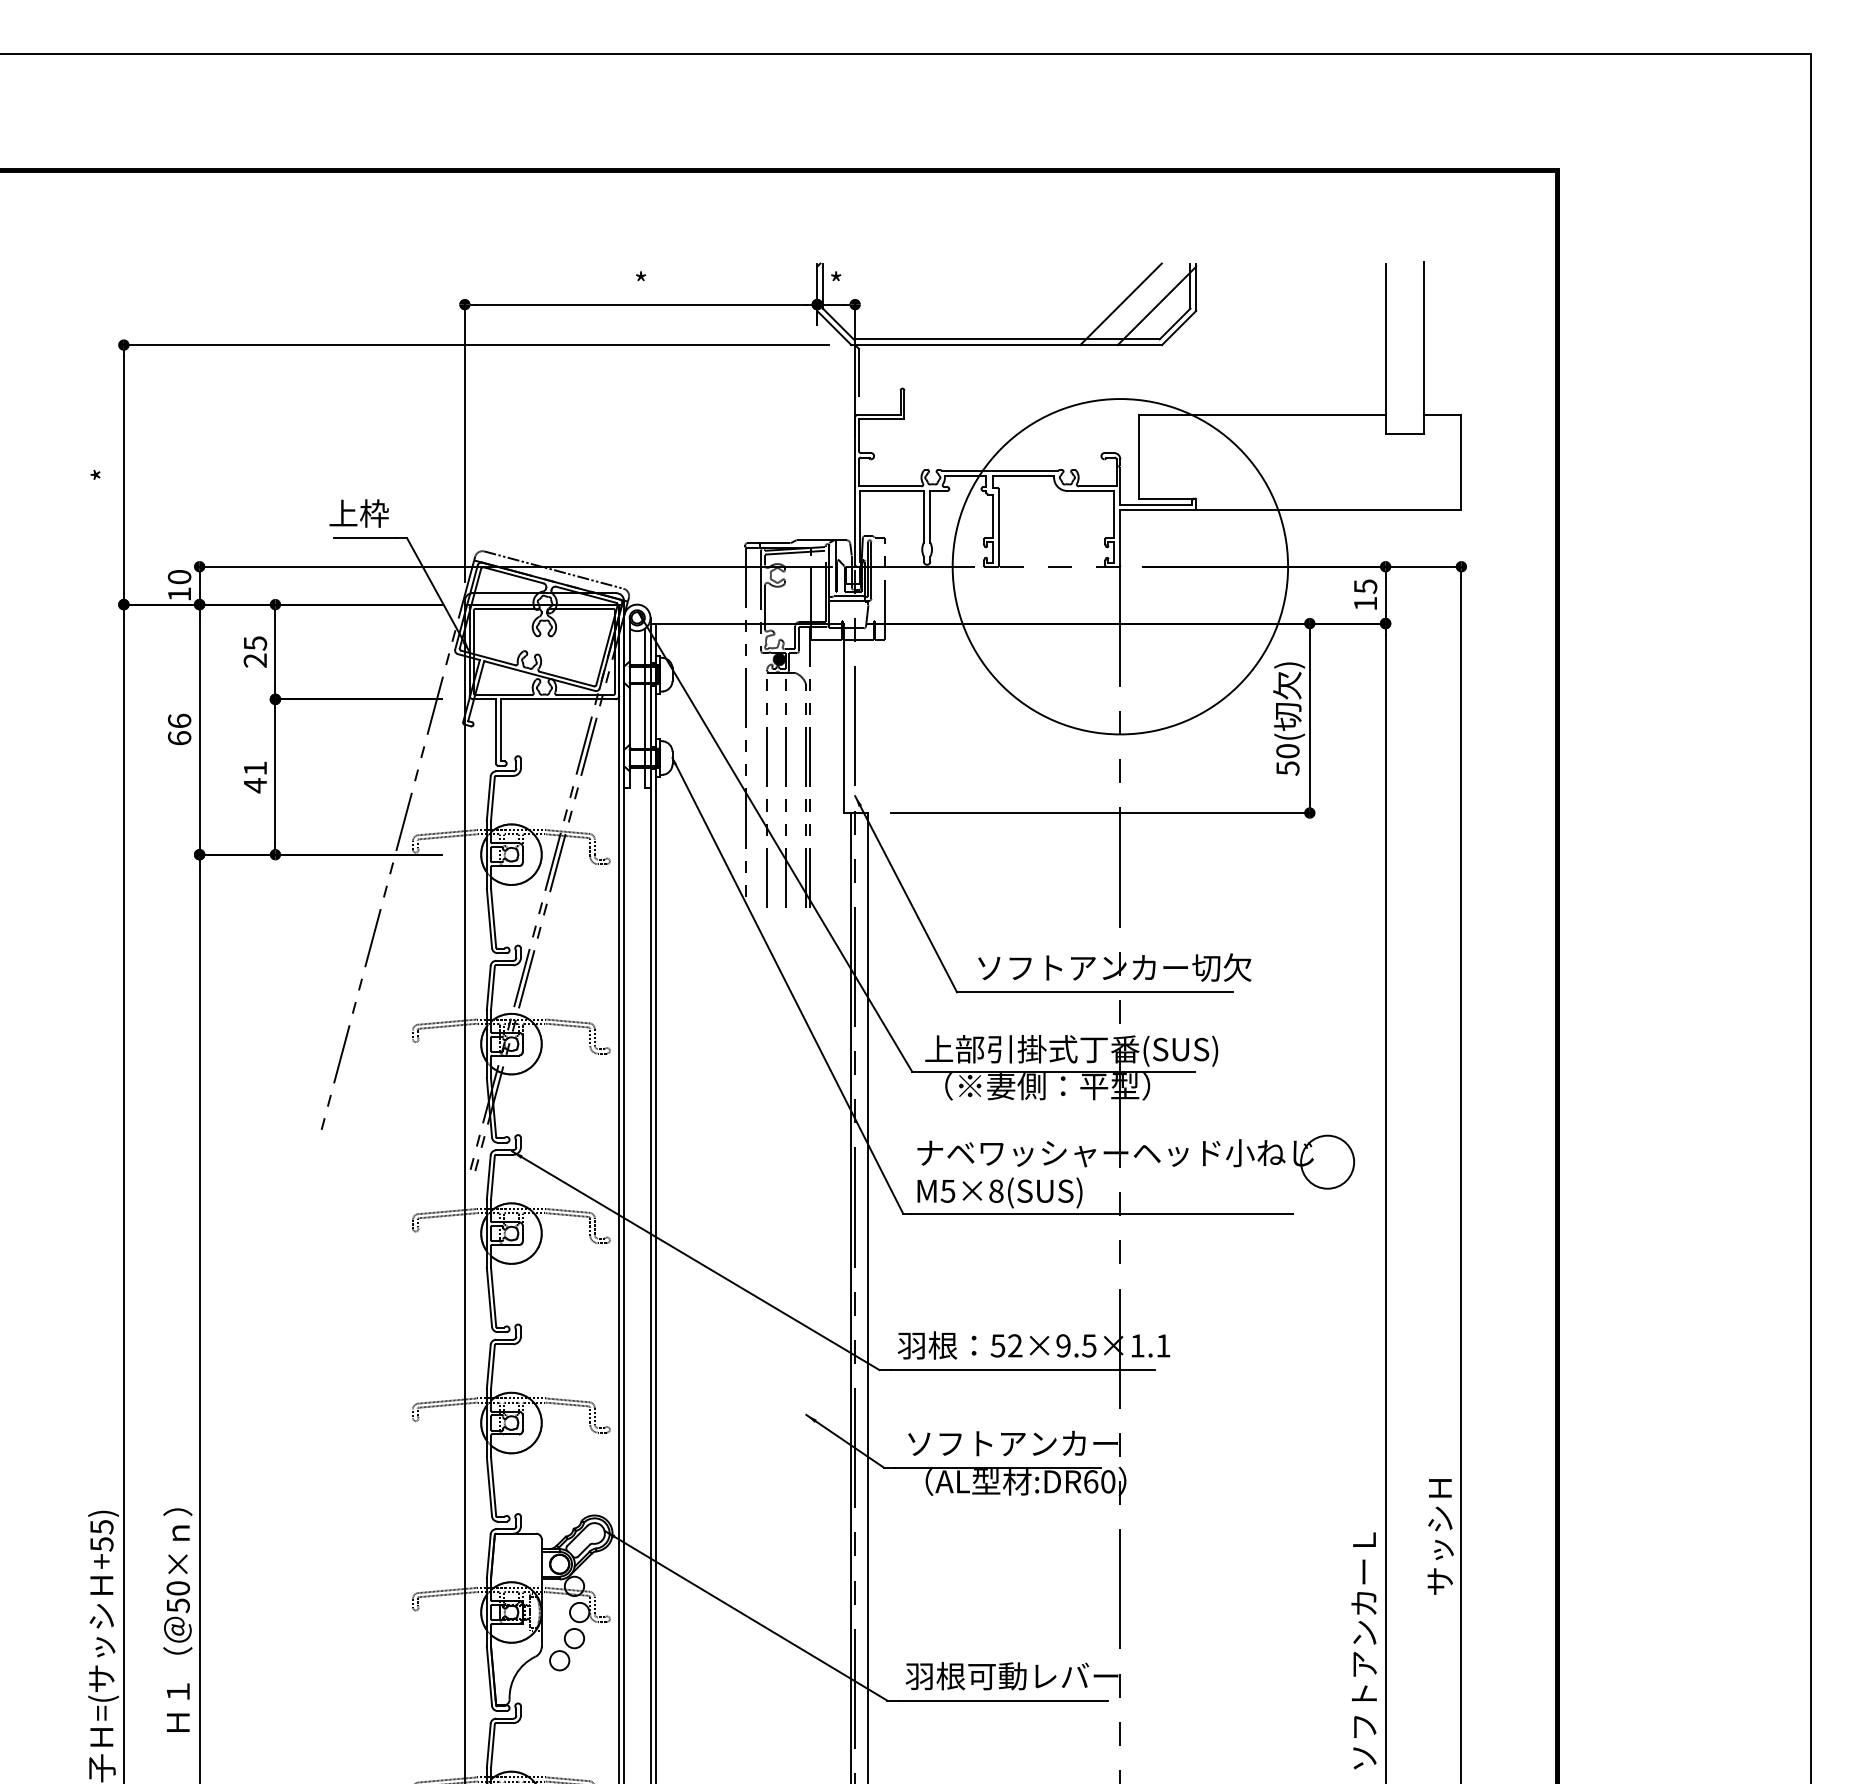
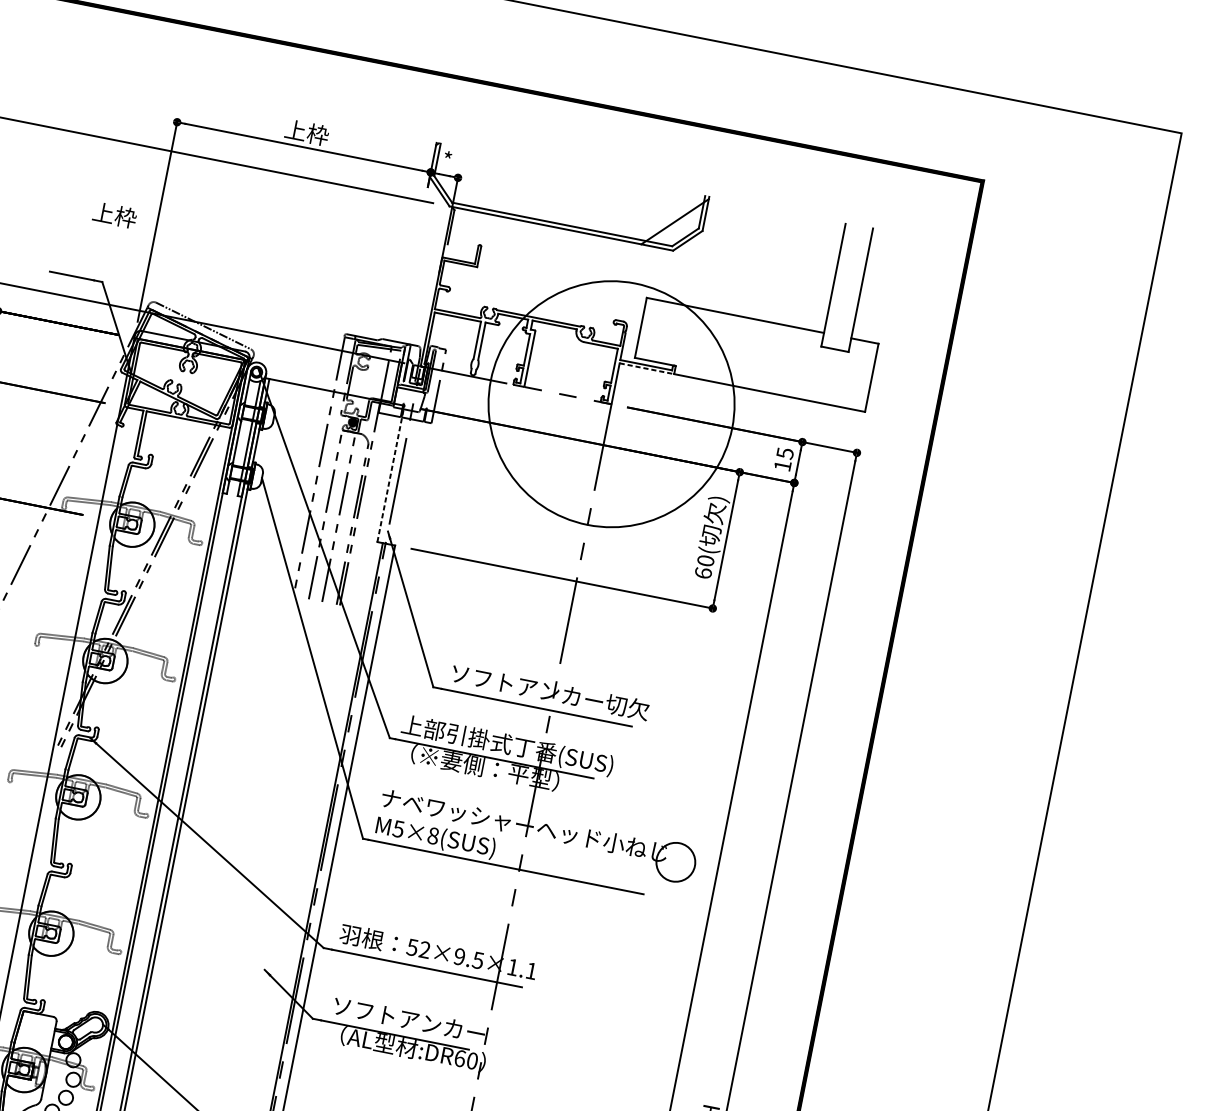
text: (640, 284) -> (306, 132), * -> 上枠
line: (1120, 304) -> (649, 215), removed
line: (1158, 509) -> (647, 368), solid -> dashed
text: (358, 513) -> (114, 215), moved
line: (843, 718) -> (390, 474), solid -> dashed
text: (1287, 768) -> (703, 573), 50( -> 60(

